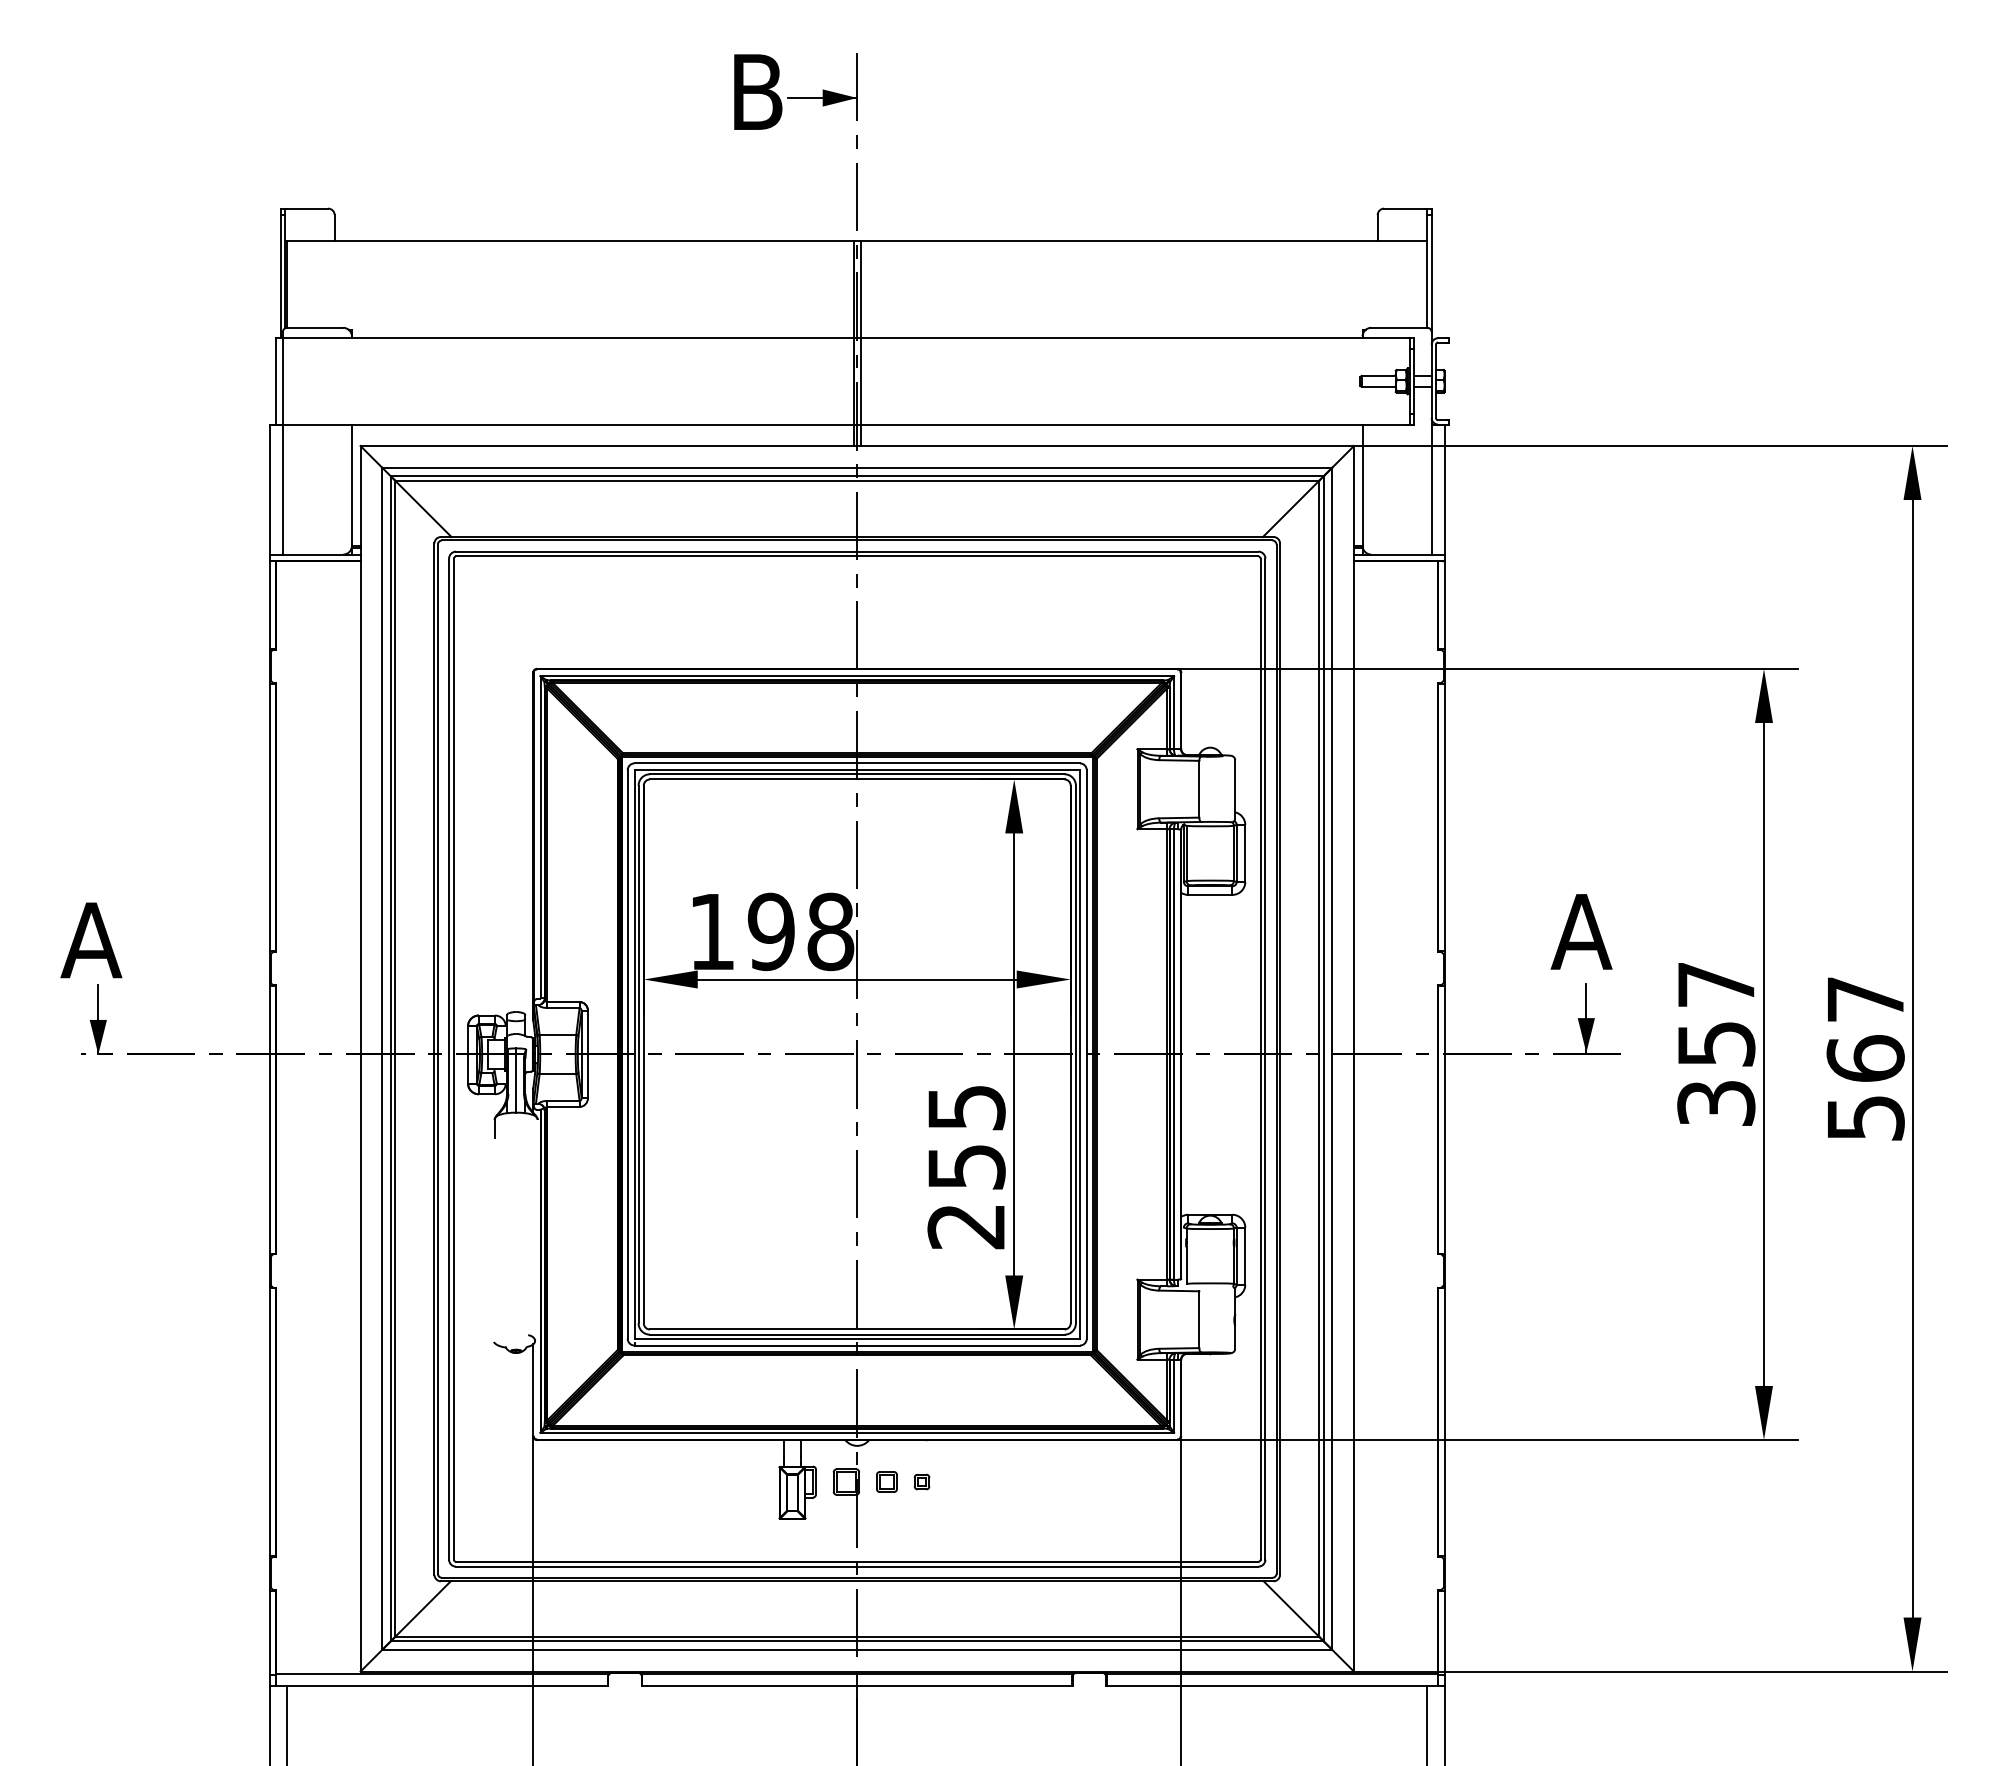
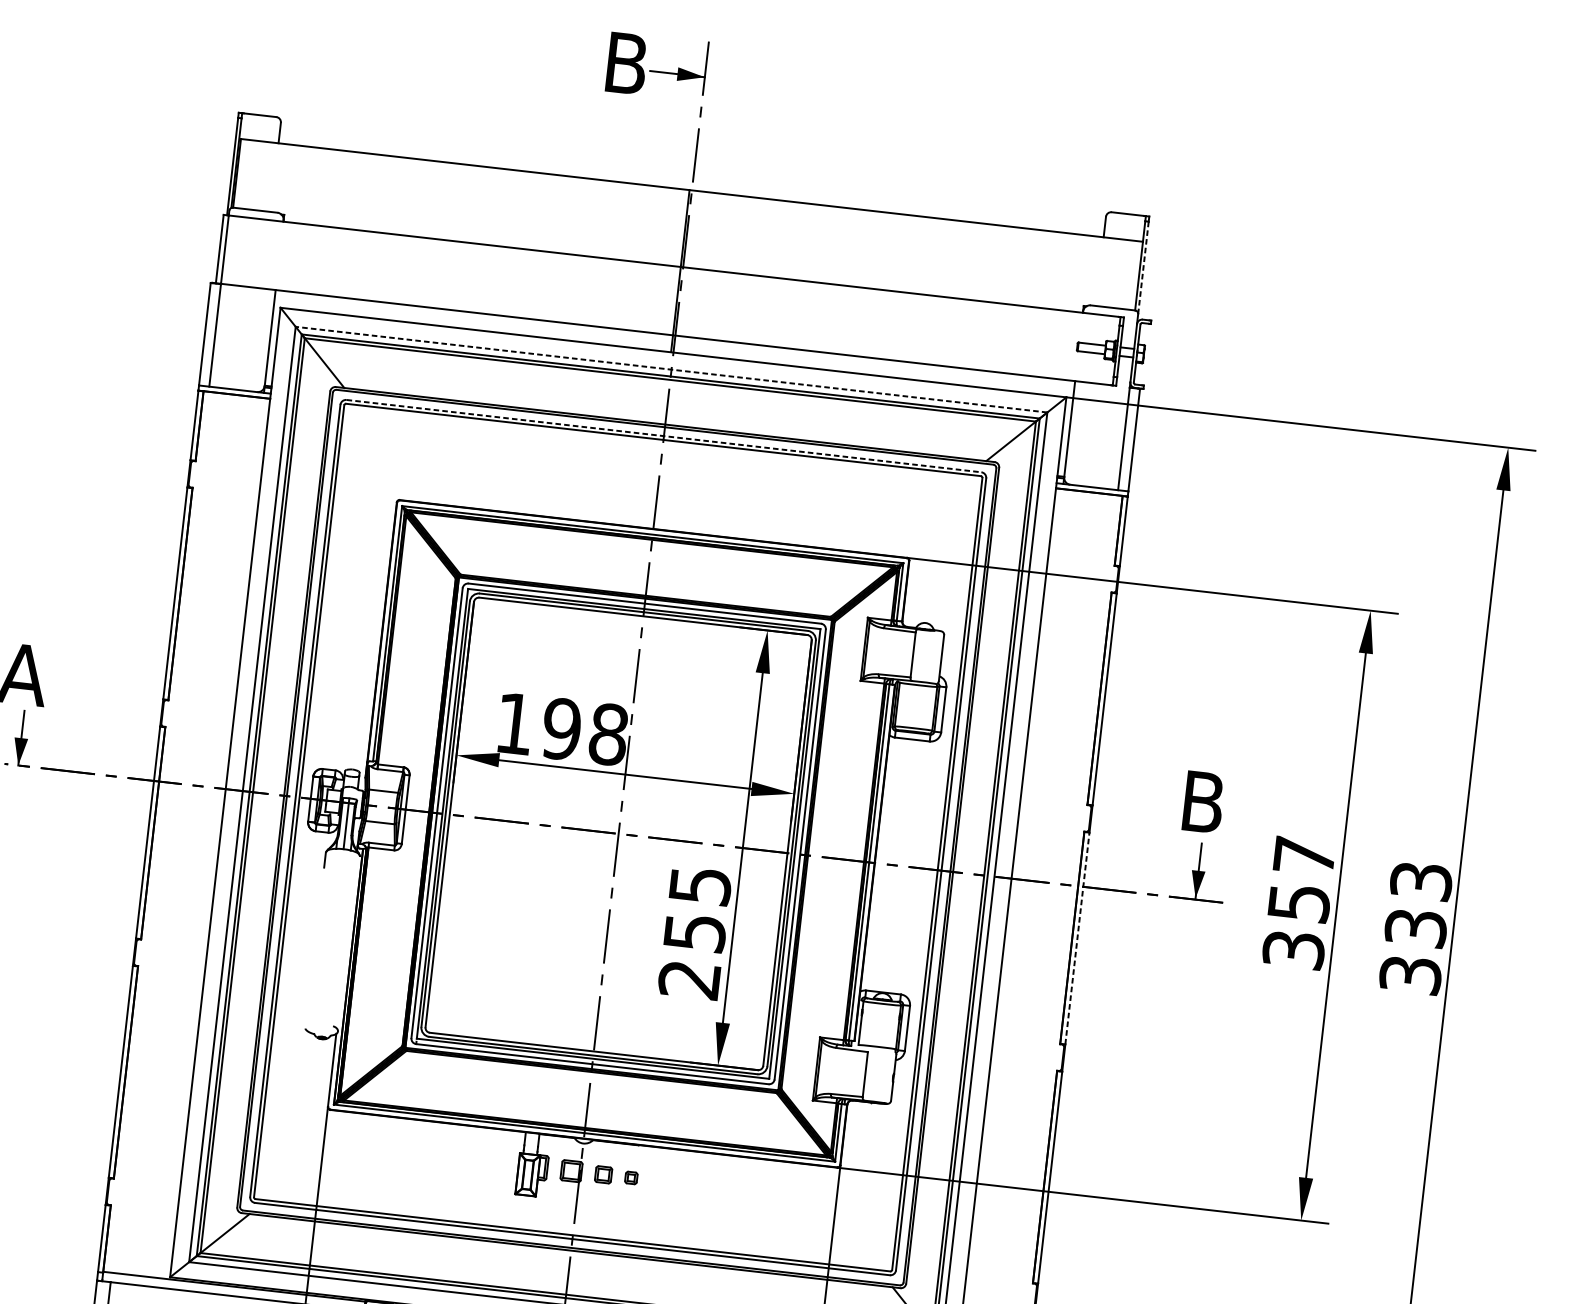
line: (1431, 273) -> (1143, 267), solid -> dashed
line: (860, 343) -> (685, 271), removed
line: (856, 467) -> (670, 369), solid -> dashed
line: (857, 551) -> (664, 436), solid -> dashed
text: (1581, 931) -> (1202, 801), A -> B
text: (1865, 1058) -> (1415, 927), 567 -> 333
line: (1444, 1119) -> (1077, 938), solid -> dashed

